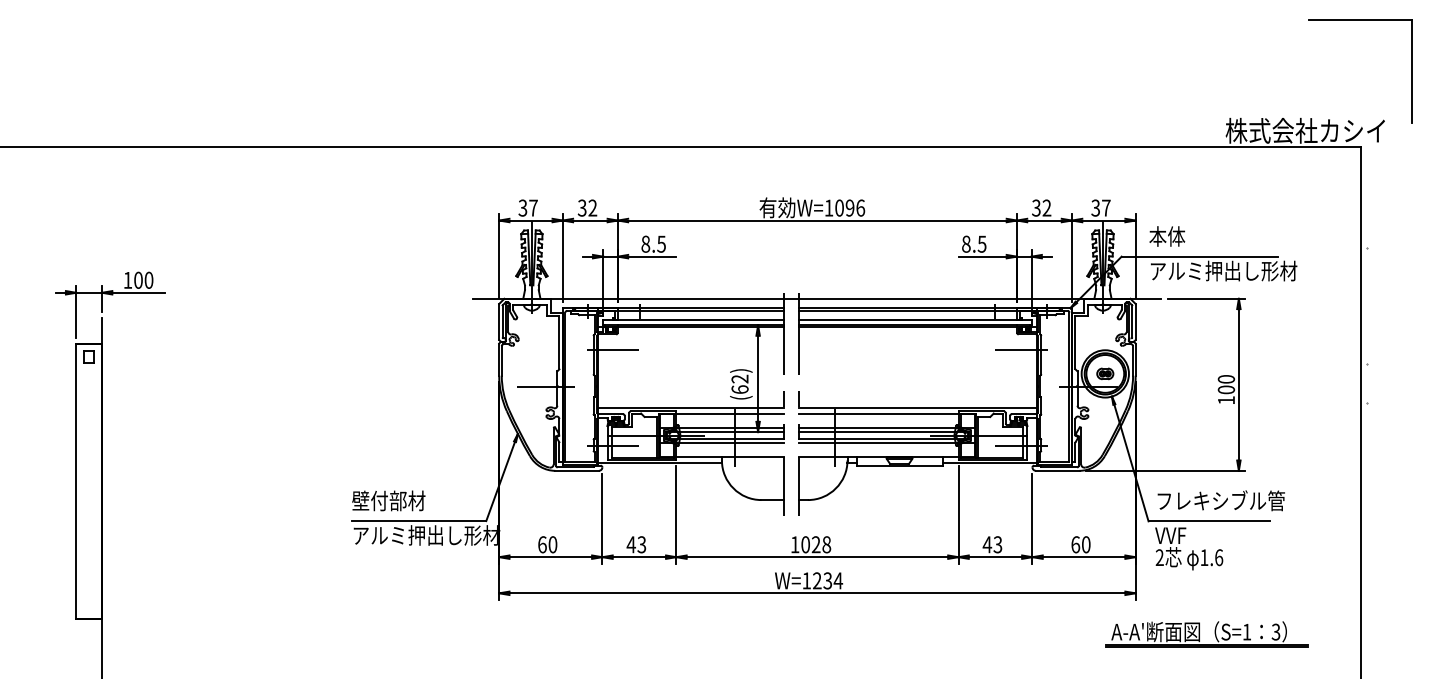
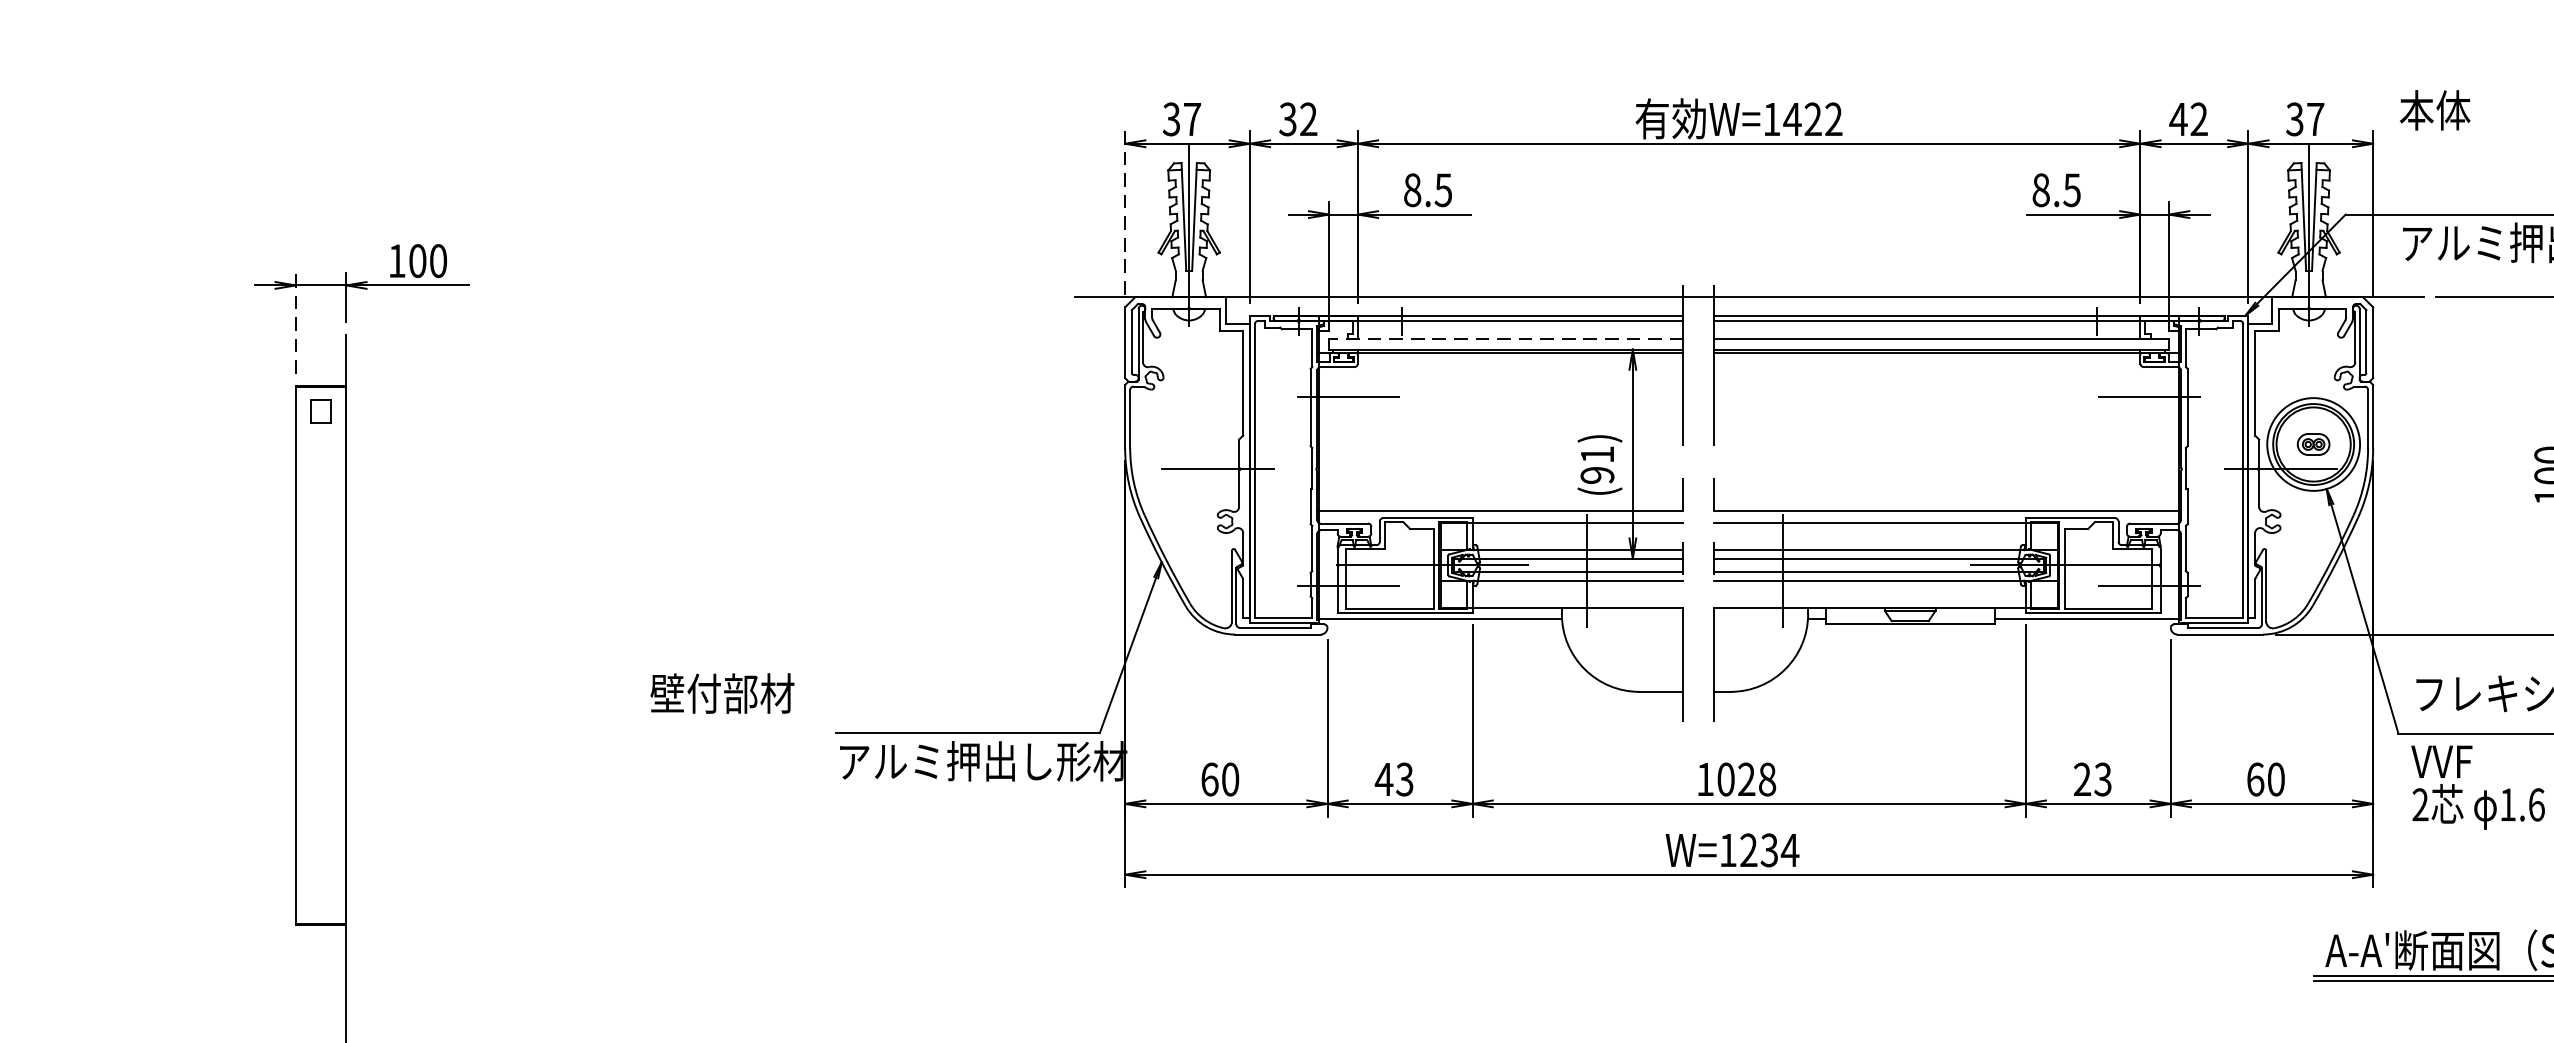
text: (849, 207) -> (1812, 118), W=1096 -> W=1422
text: (1036, 207) -> (2178, 118), 32 -> 42
text: (1167, 236) -> (2435, 110), moved
line: (499, 255) -> (1125, 212), solid -> dashed
line: (76, 312) -> (296, 324), solid -> dashed
line: (693, 320) -> (1506, 339), solid -> dashed
text: (739, 383) -> (1596, 463), (62) -> (91)
text: (388, 500) -> (721, 692), moved
text: (987, 544) -> (2082, 779), 43 -> 23

